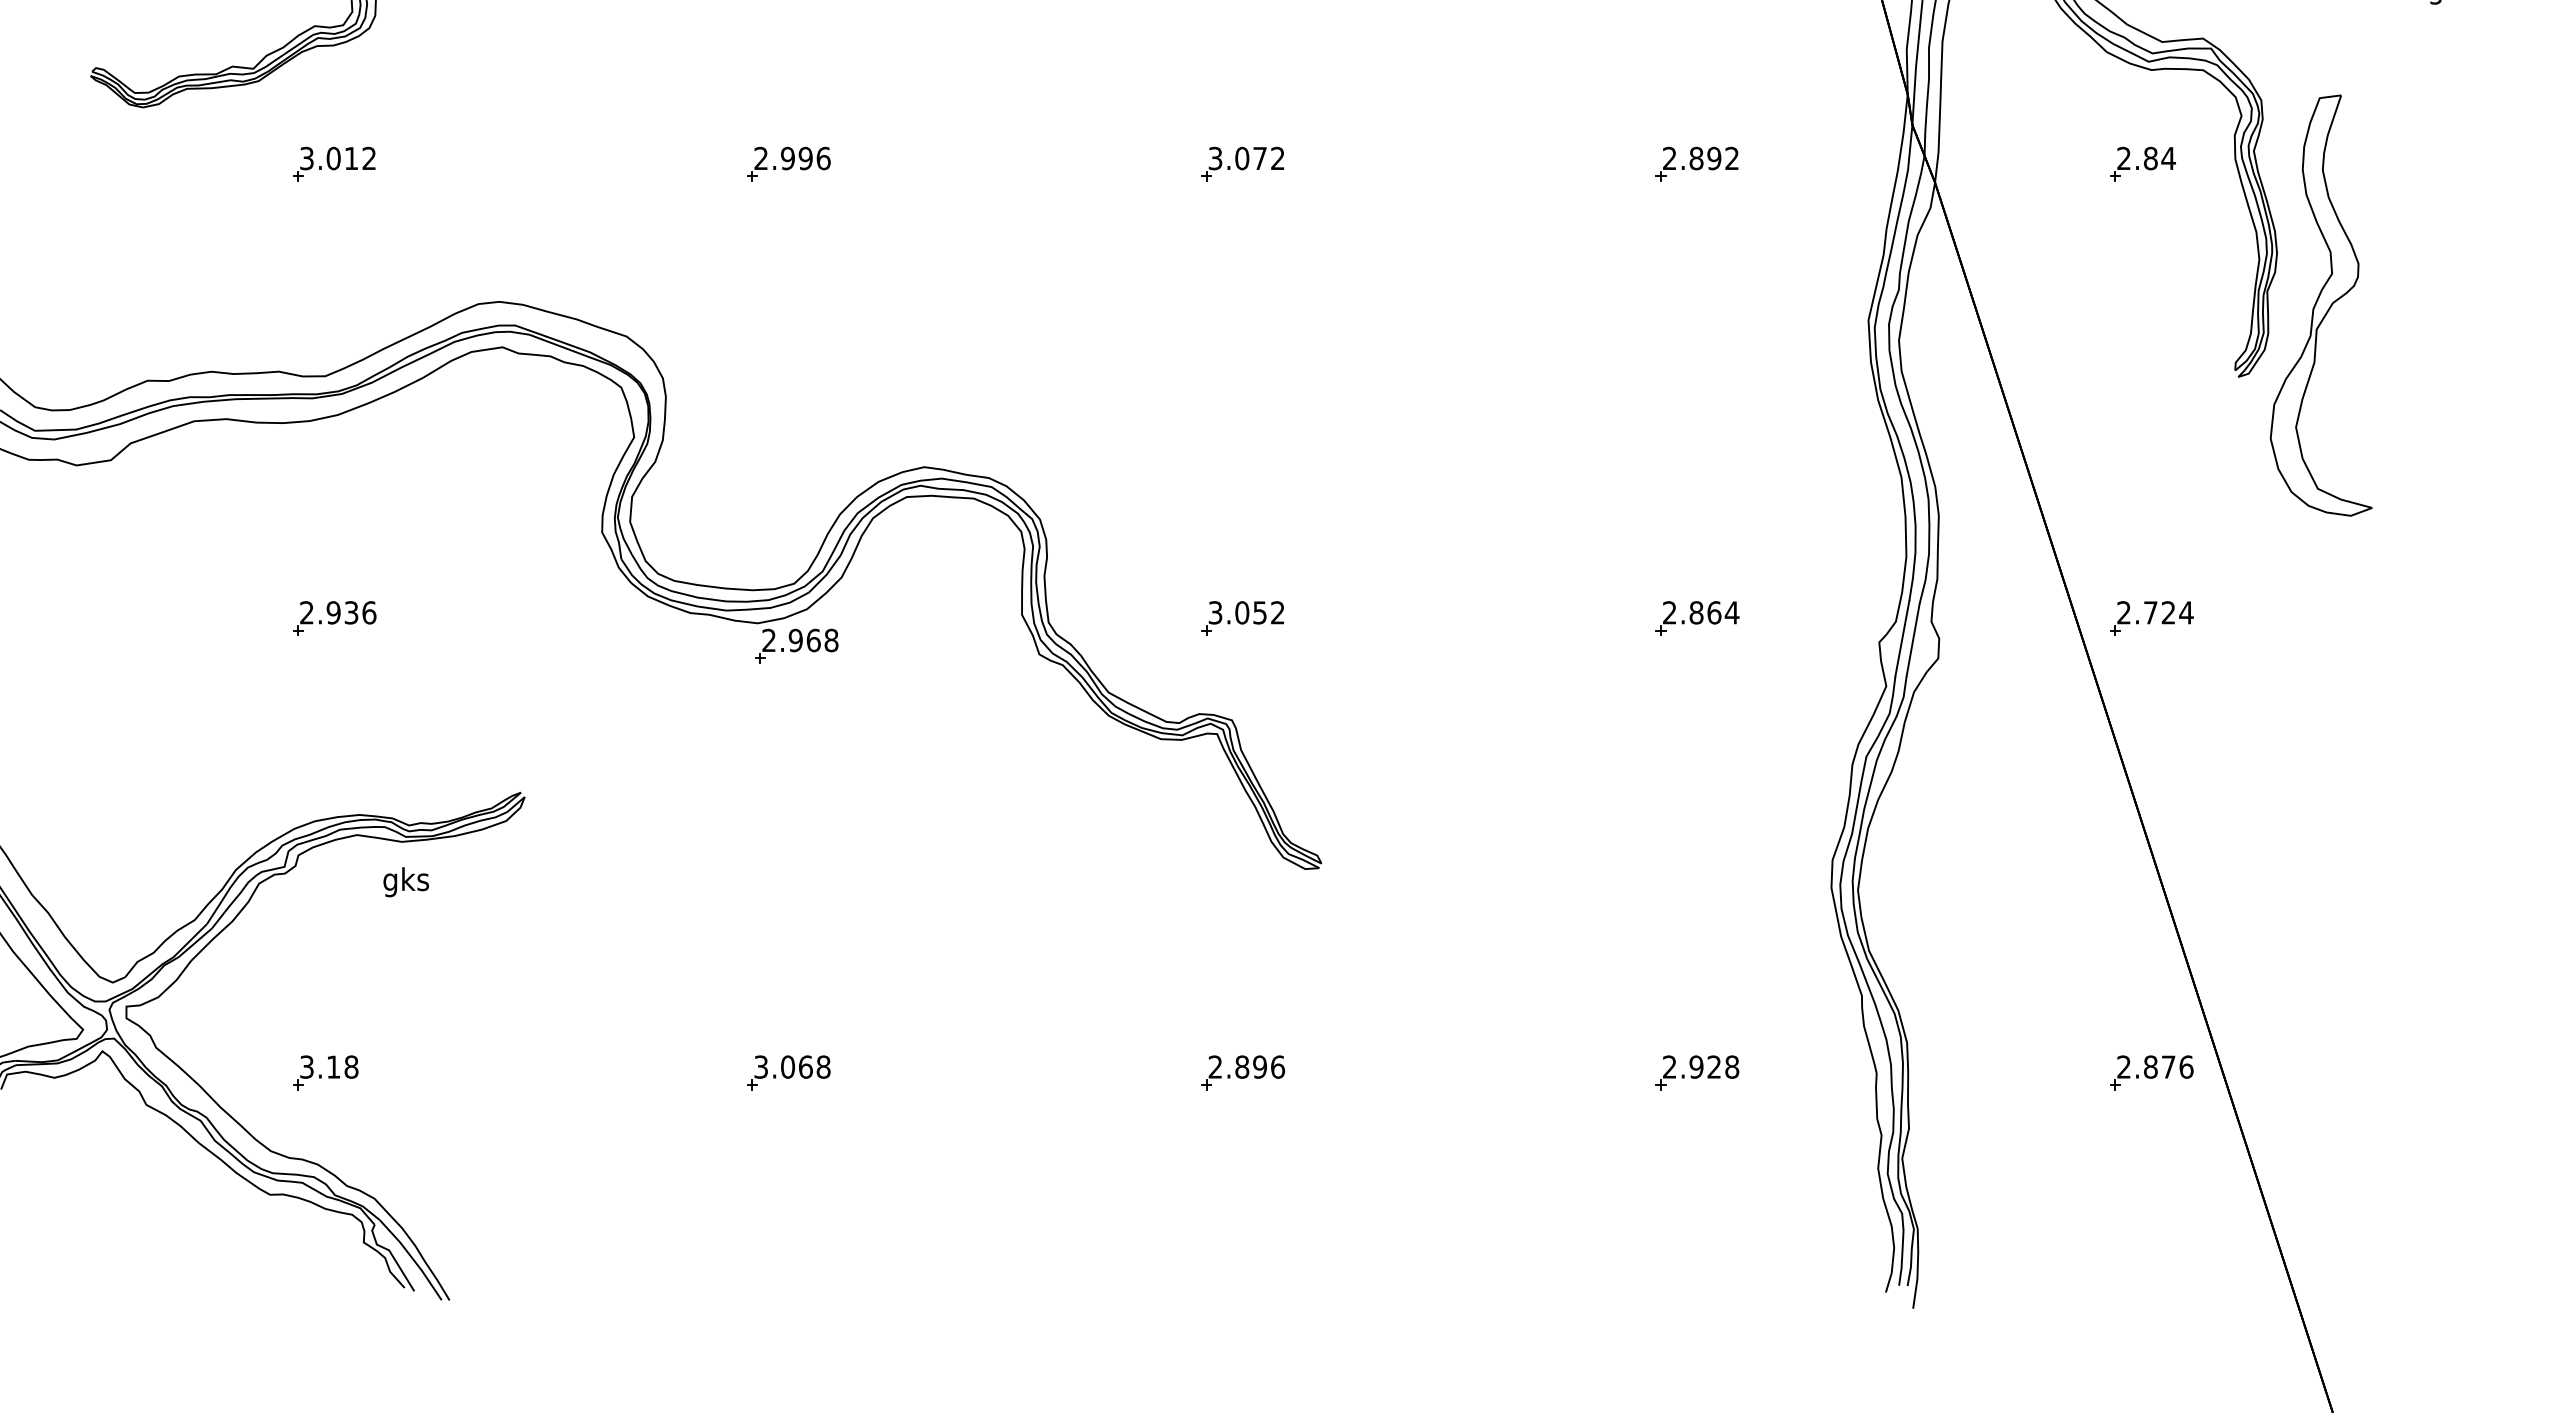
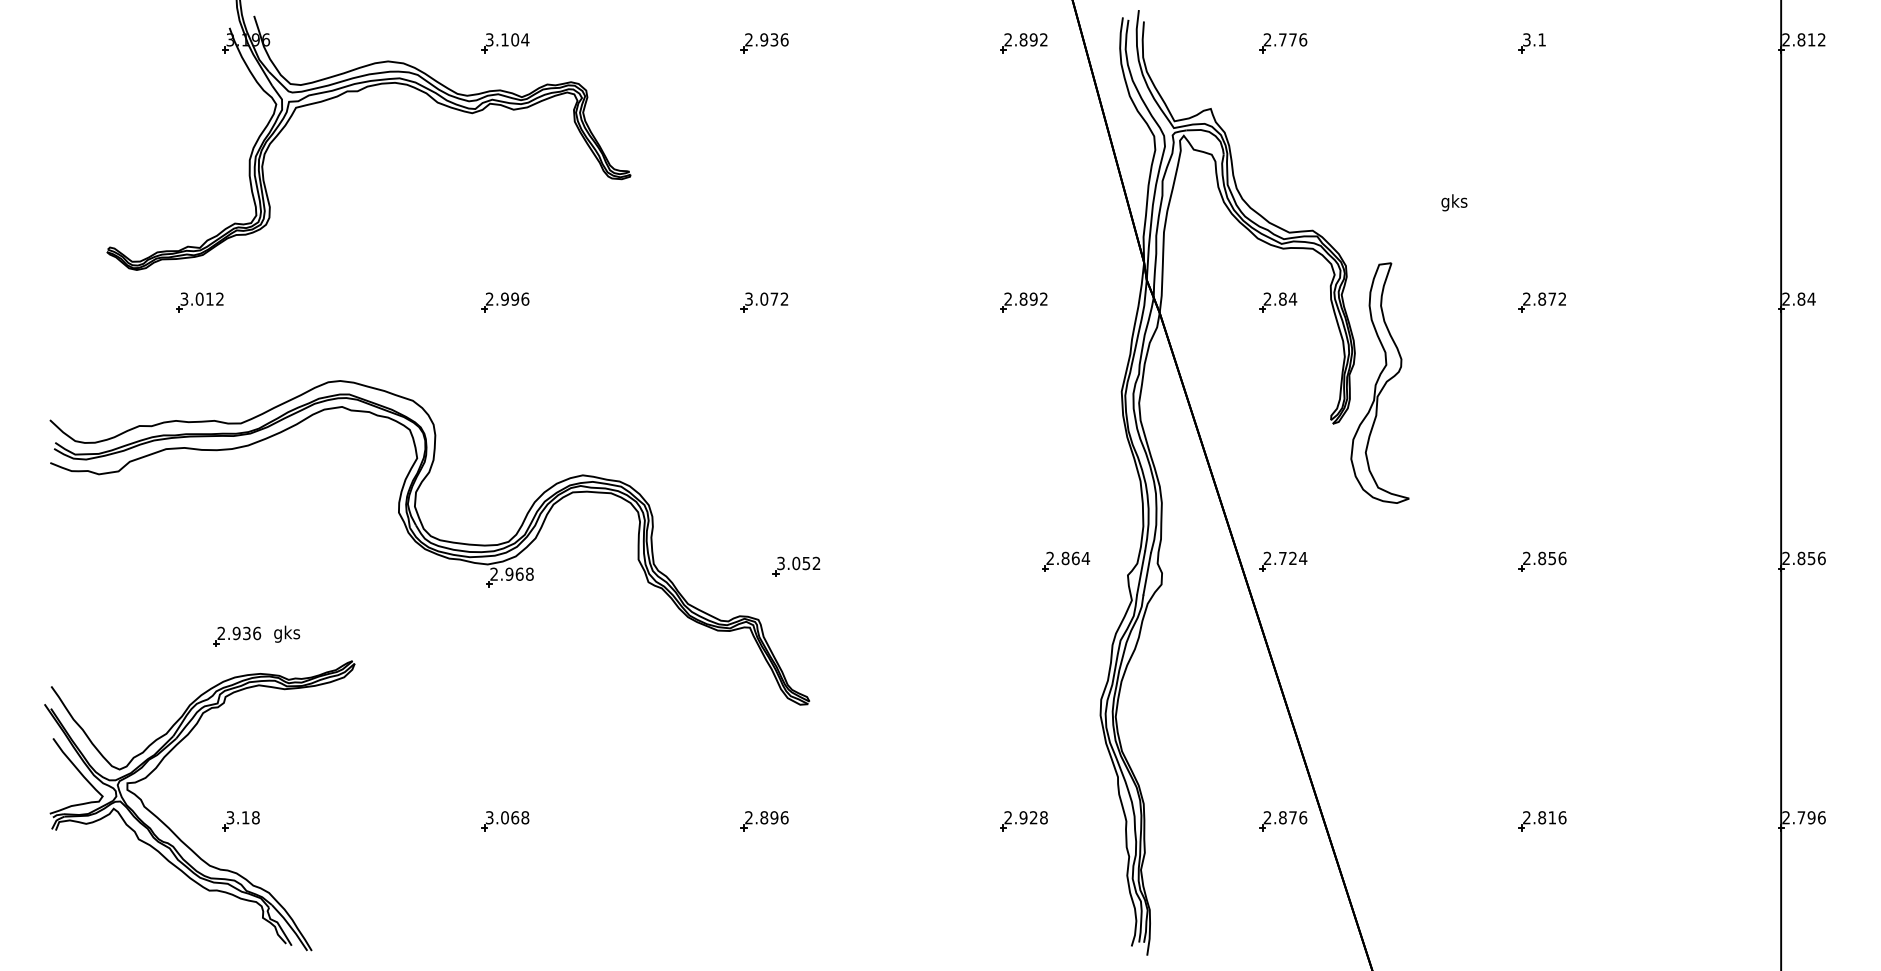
part: (333, 164) -> (199, 302), moved
part: (335, 618) -> (237, 636), moved
part: (1242, 618) -> (796, 566), moved
part: (1698, 618) -> (1066, 561), moved
text: (406, 880) -> (287, 633), moved

